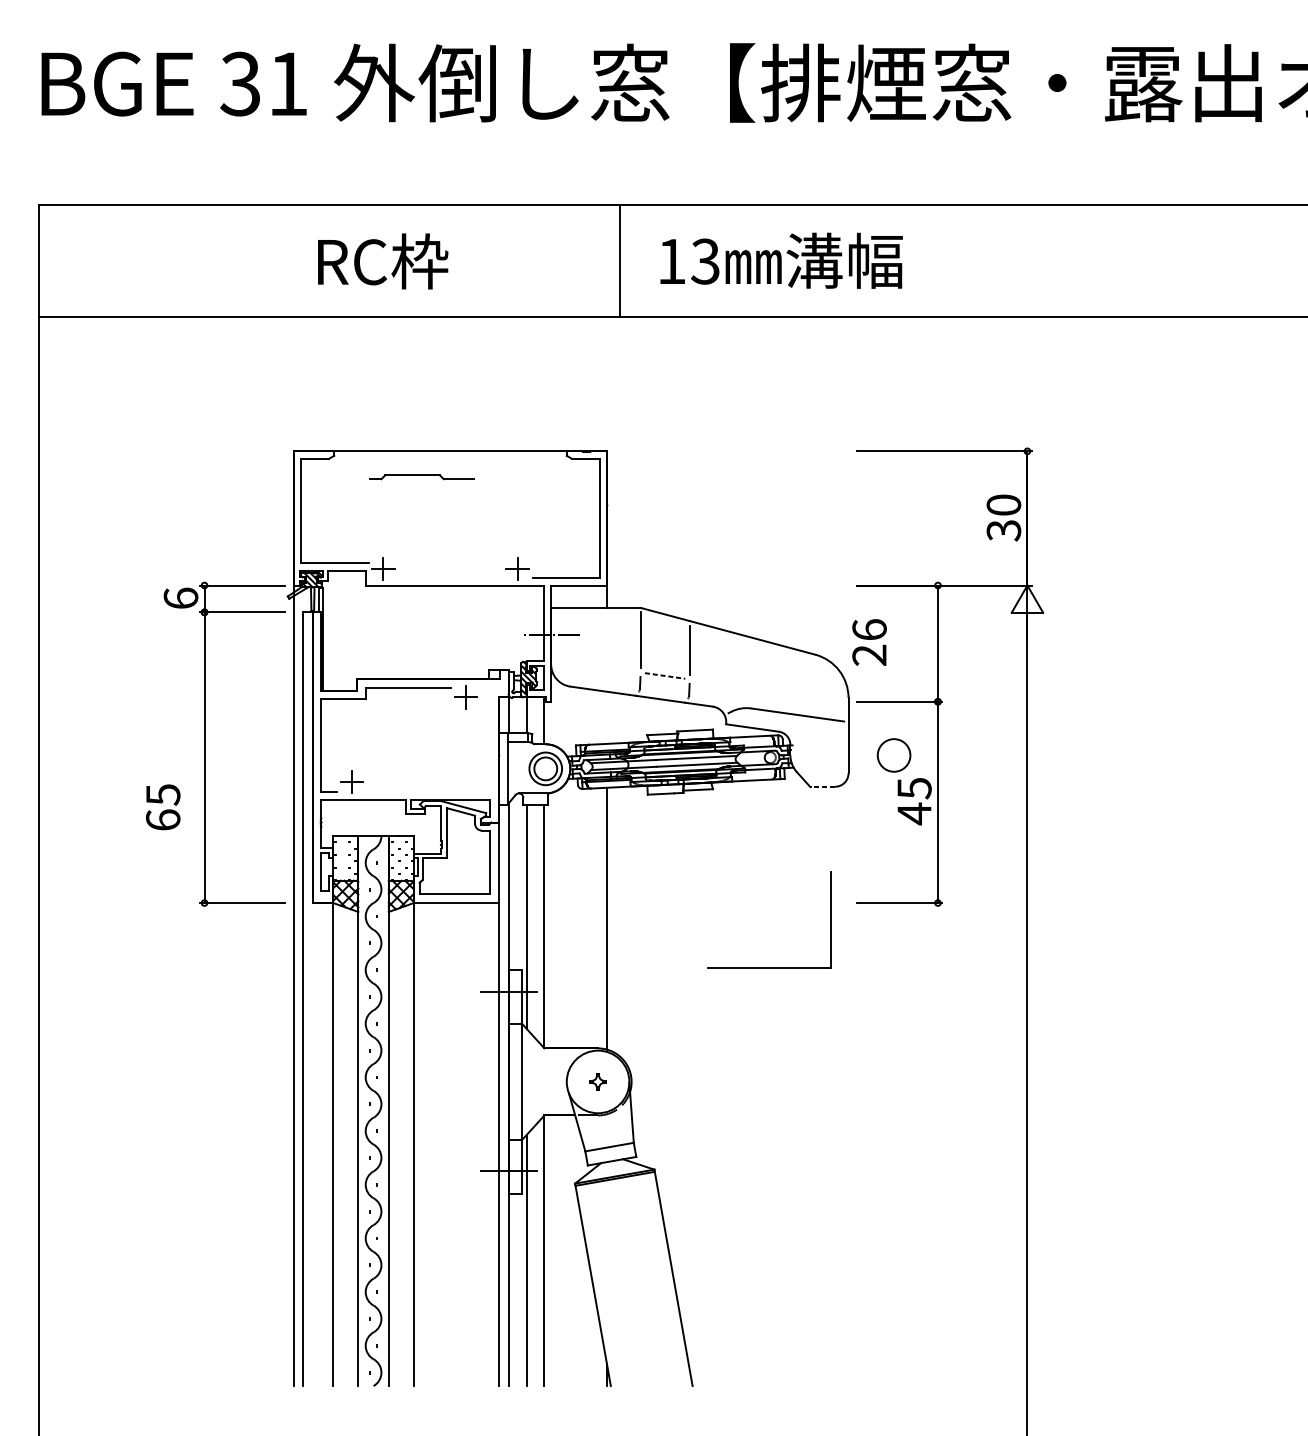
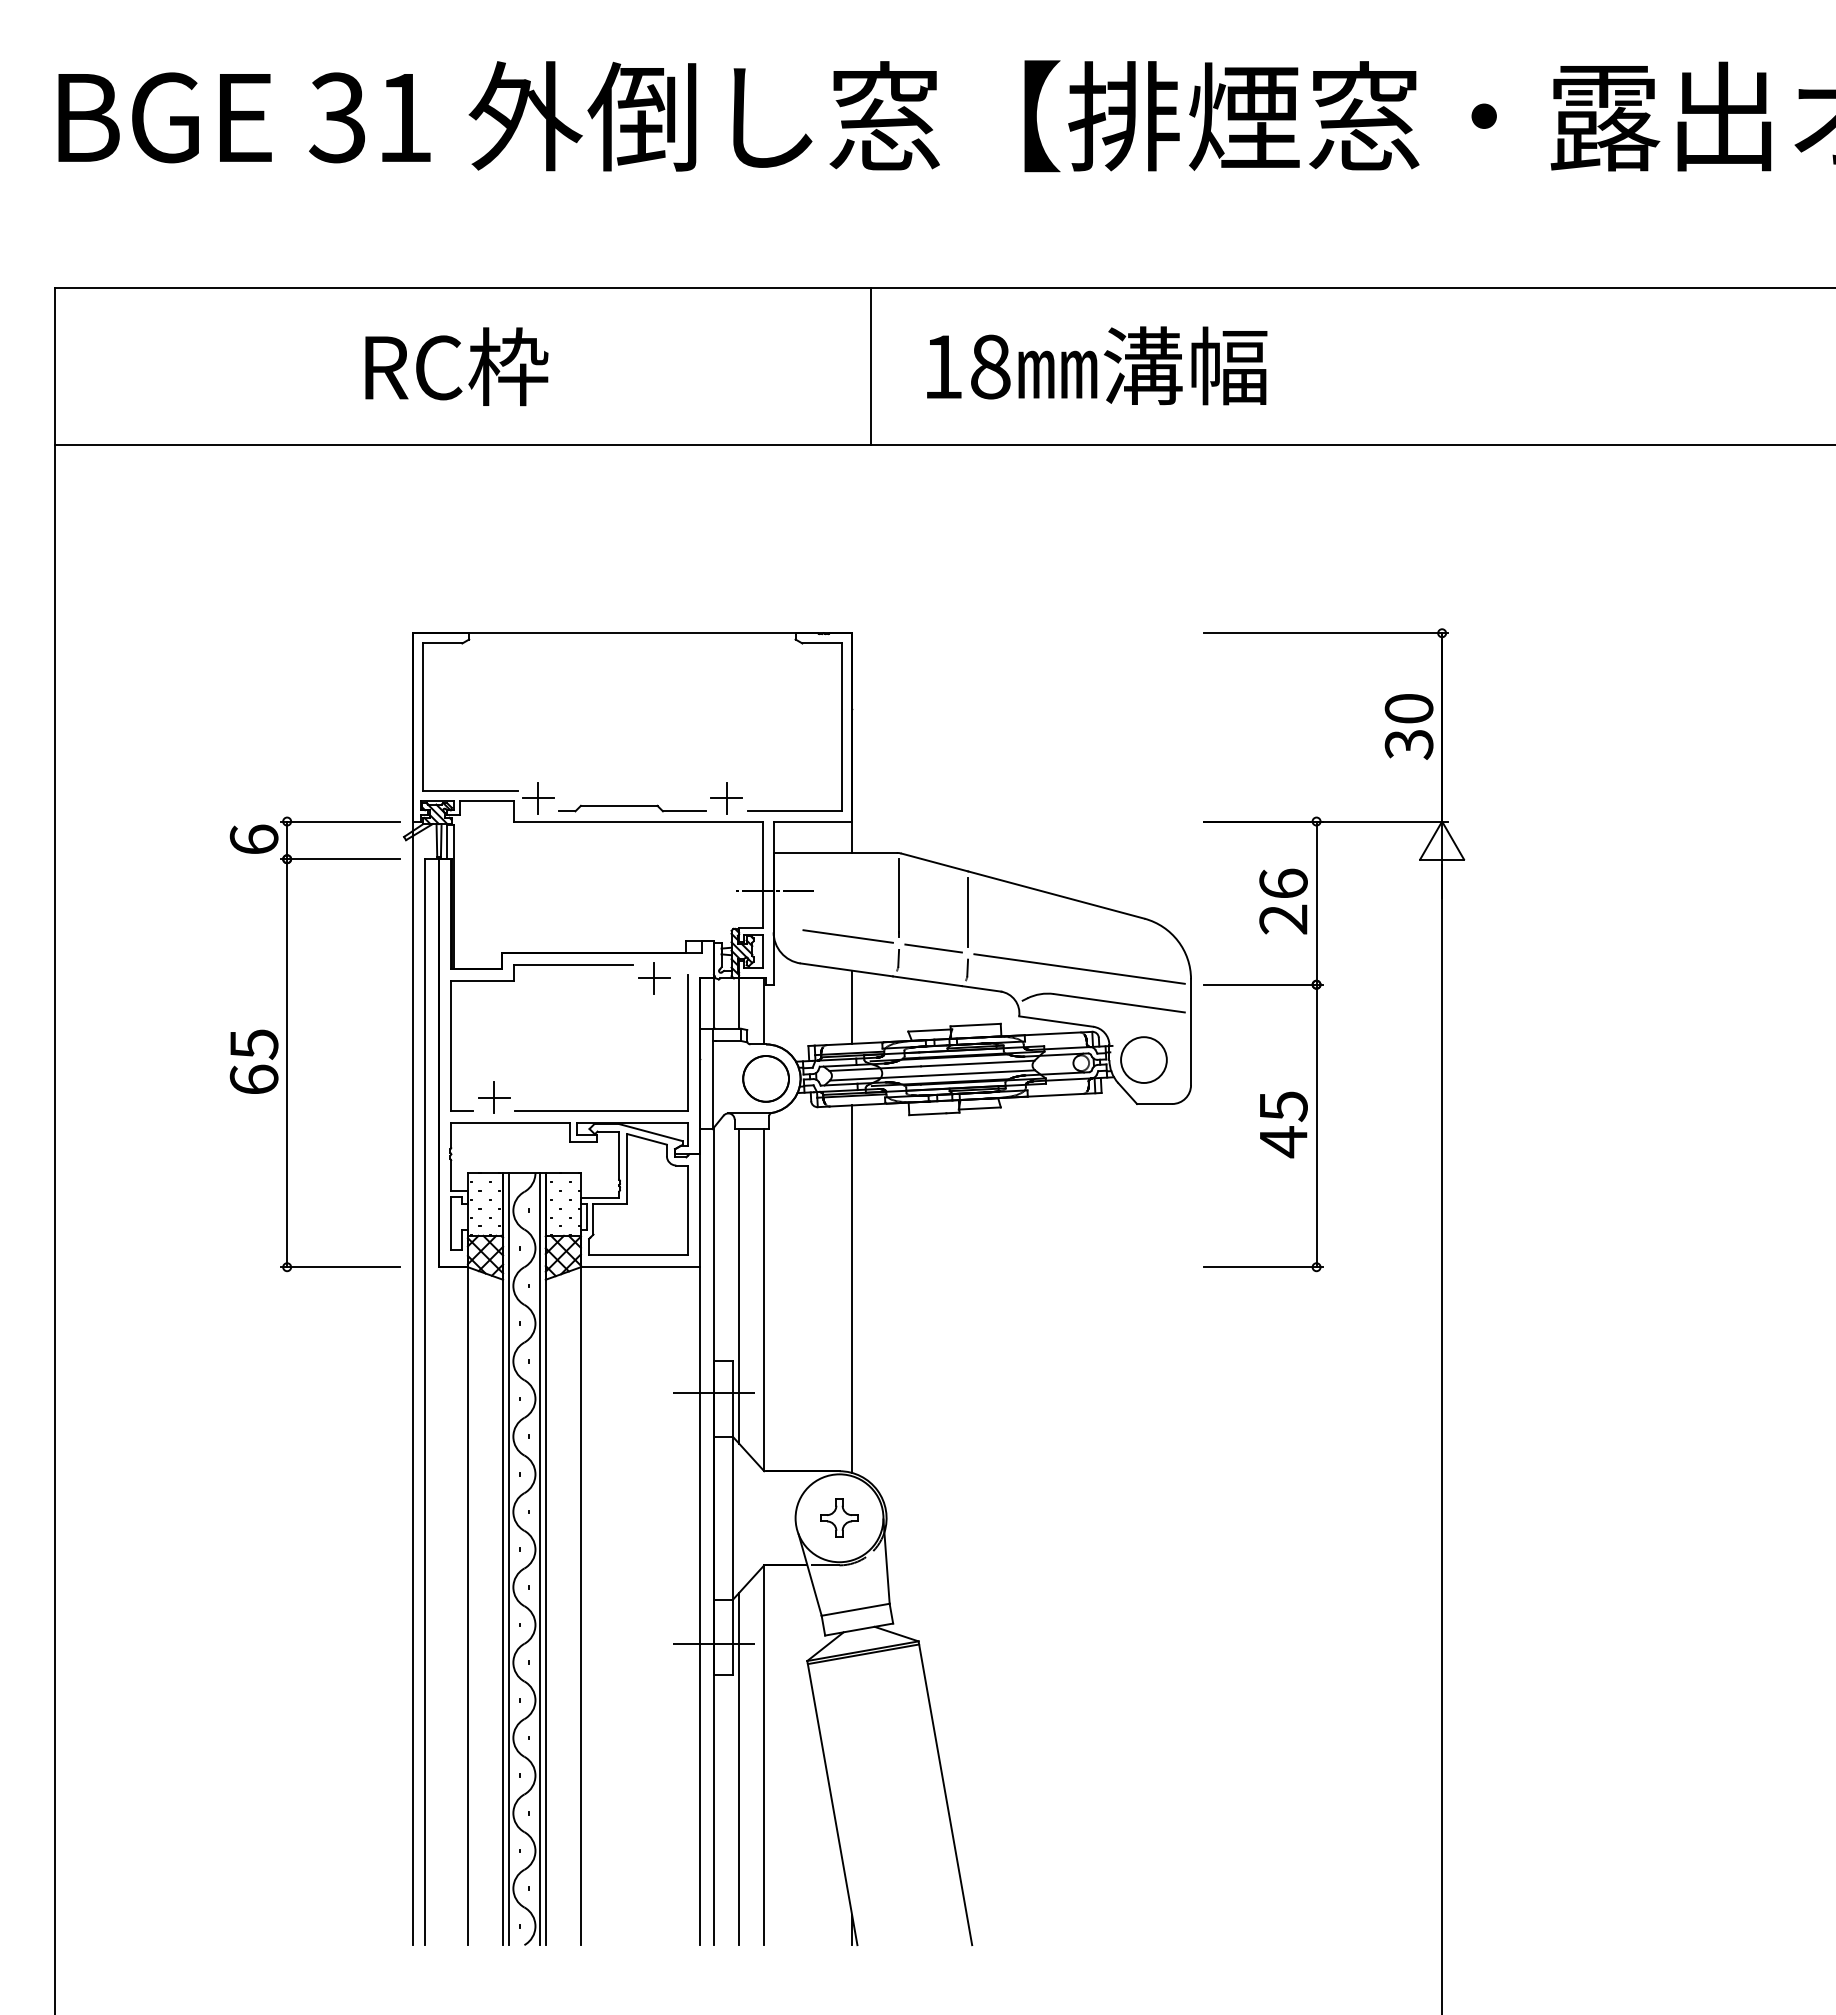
text: (382, 261) -> (456, 366), moved
text: (704, 261) -> (989, 366), 13 -> 18
part: (422, 477) -> (632, 808), moved
text: (869, 642) -> (1283, 901), moved
line: (603, 667) -> (847, 936), added
line: (665, 675) -> (933, 948), dashed -> solid
line: (769, 690) -> (1079, 968), added
line: (607, 717) -> (852, 1006), added
circle: (893, 755) -> (1143, 1059), moved
circle: (546, 768) -> (766, 1078), size x1.43
line: (822, 787) -> (1154, 1104), dashed -> solid
text: (162, 807) -> (253, 1061), moved
part: (769, 968) -> (601, 1110), moved
part: (598, 1081) -> (839, 1517), size x1.67
line: (362, 1111) -> (509, 1559), added
line: (384, 1111) -> (539, 1559), added

